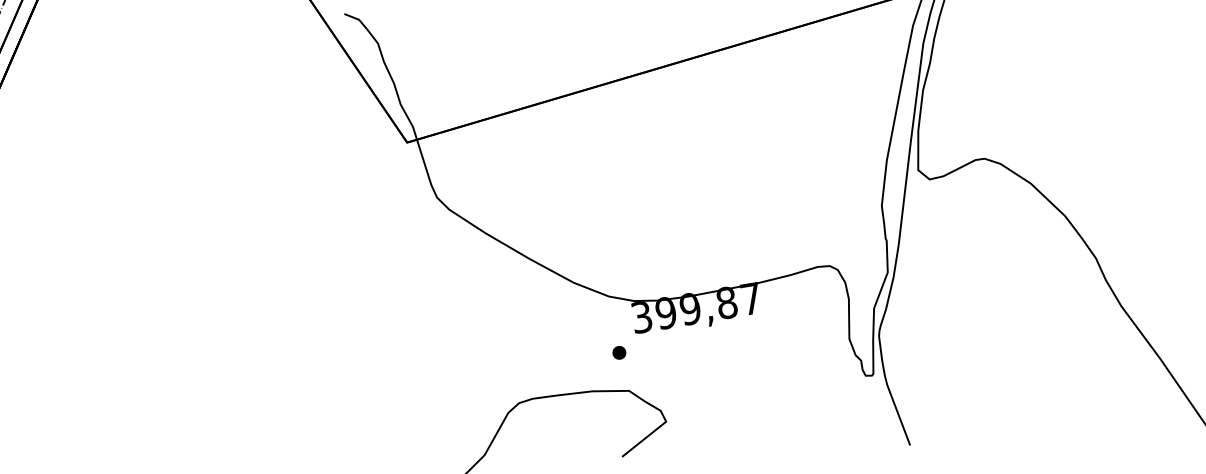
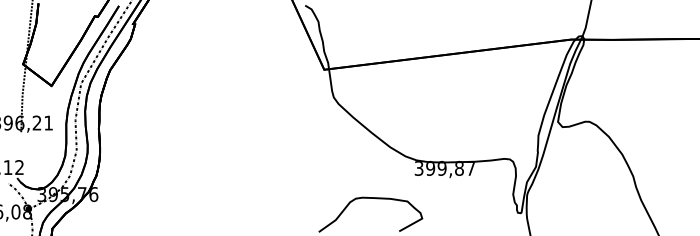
part: (618, 353) -> (405, 183), removed

